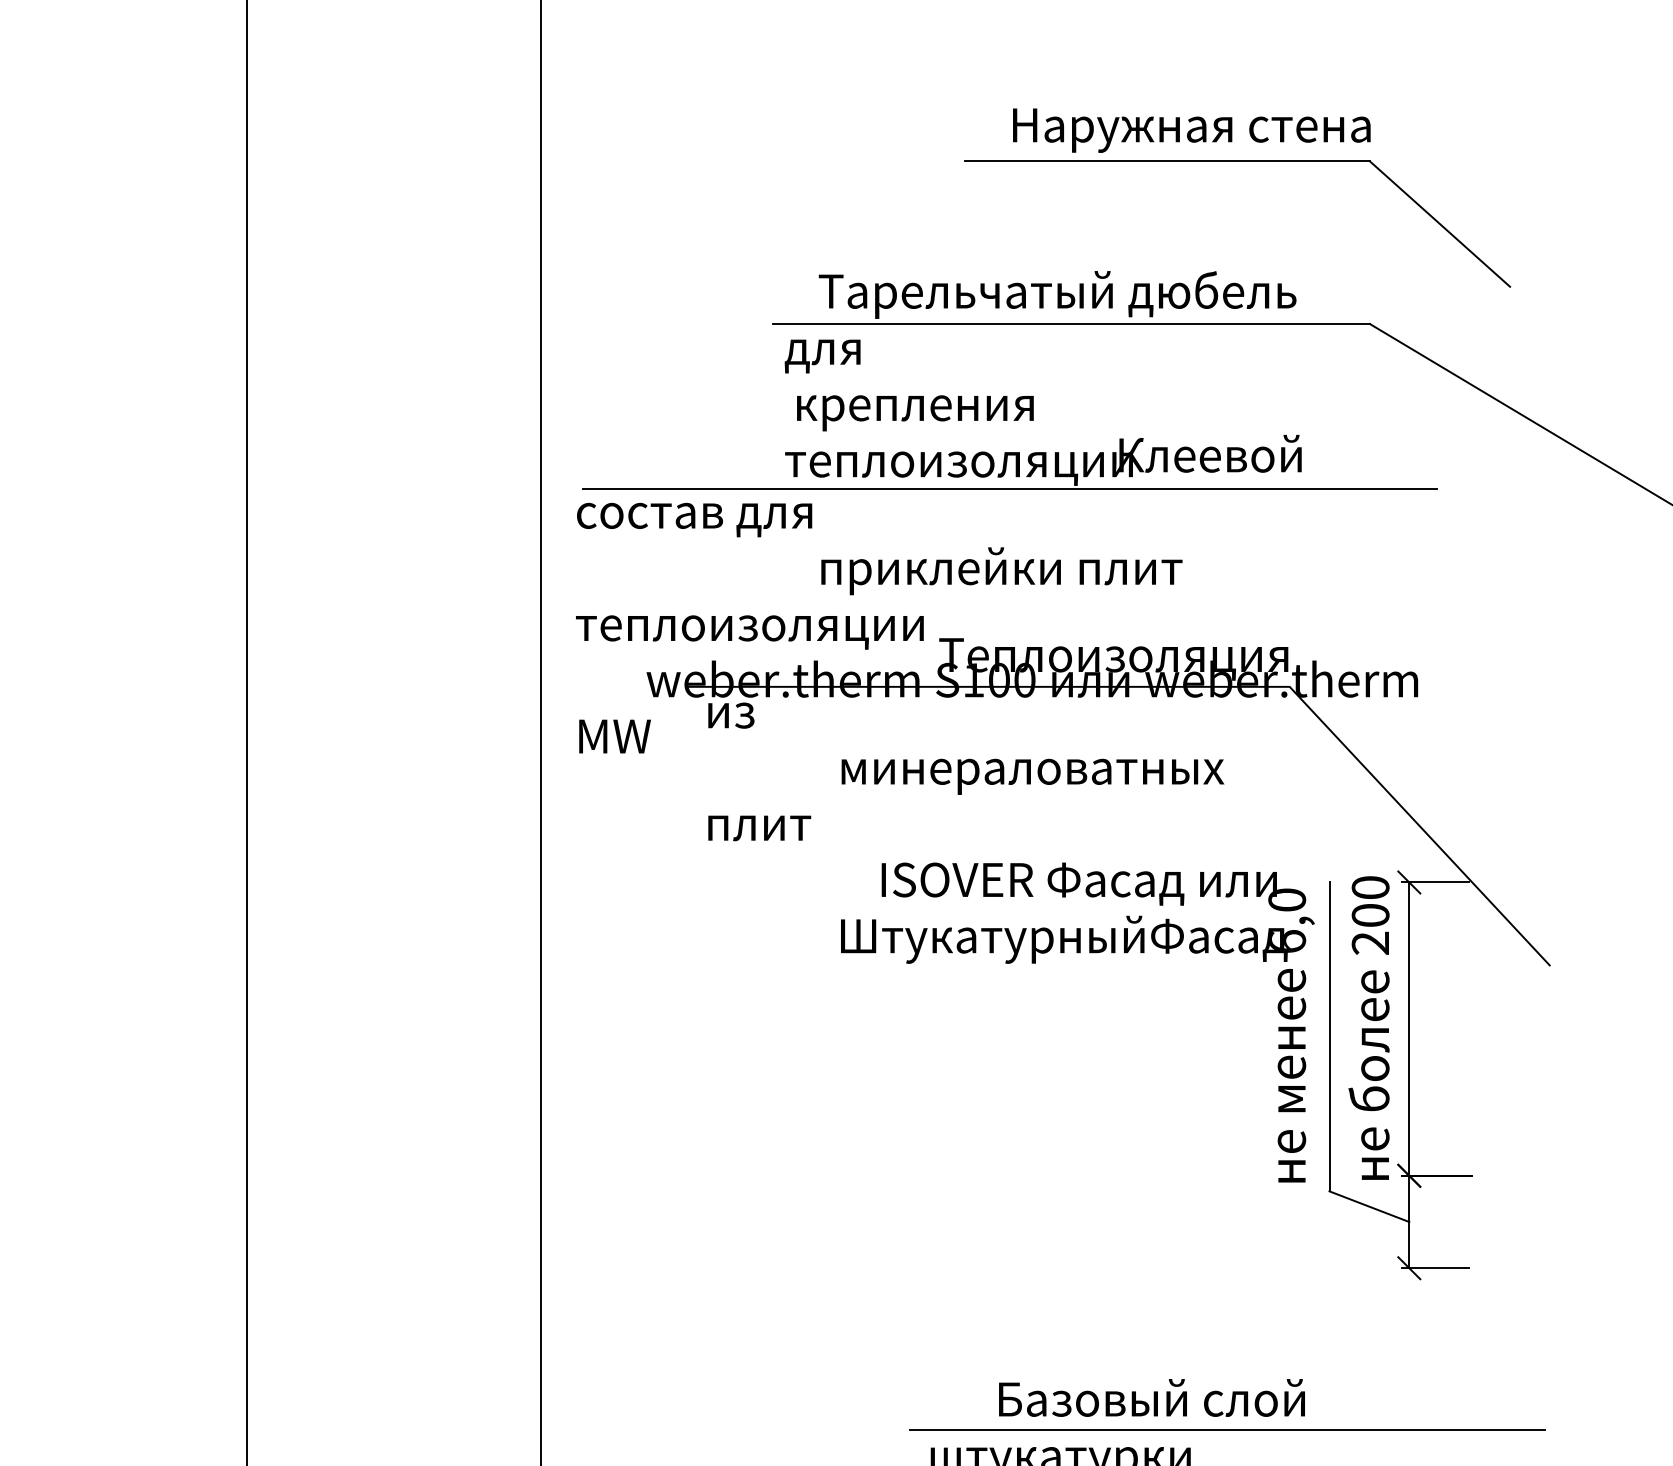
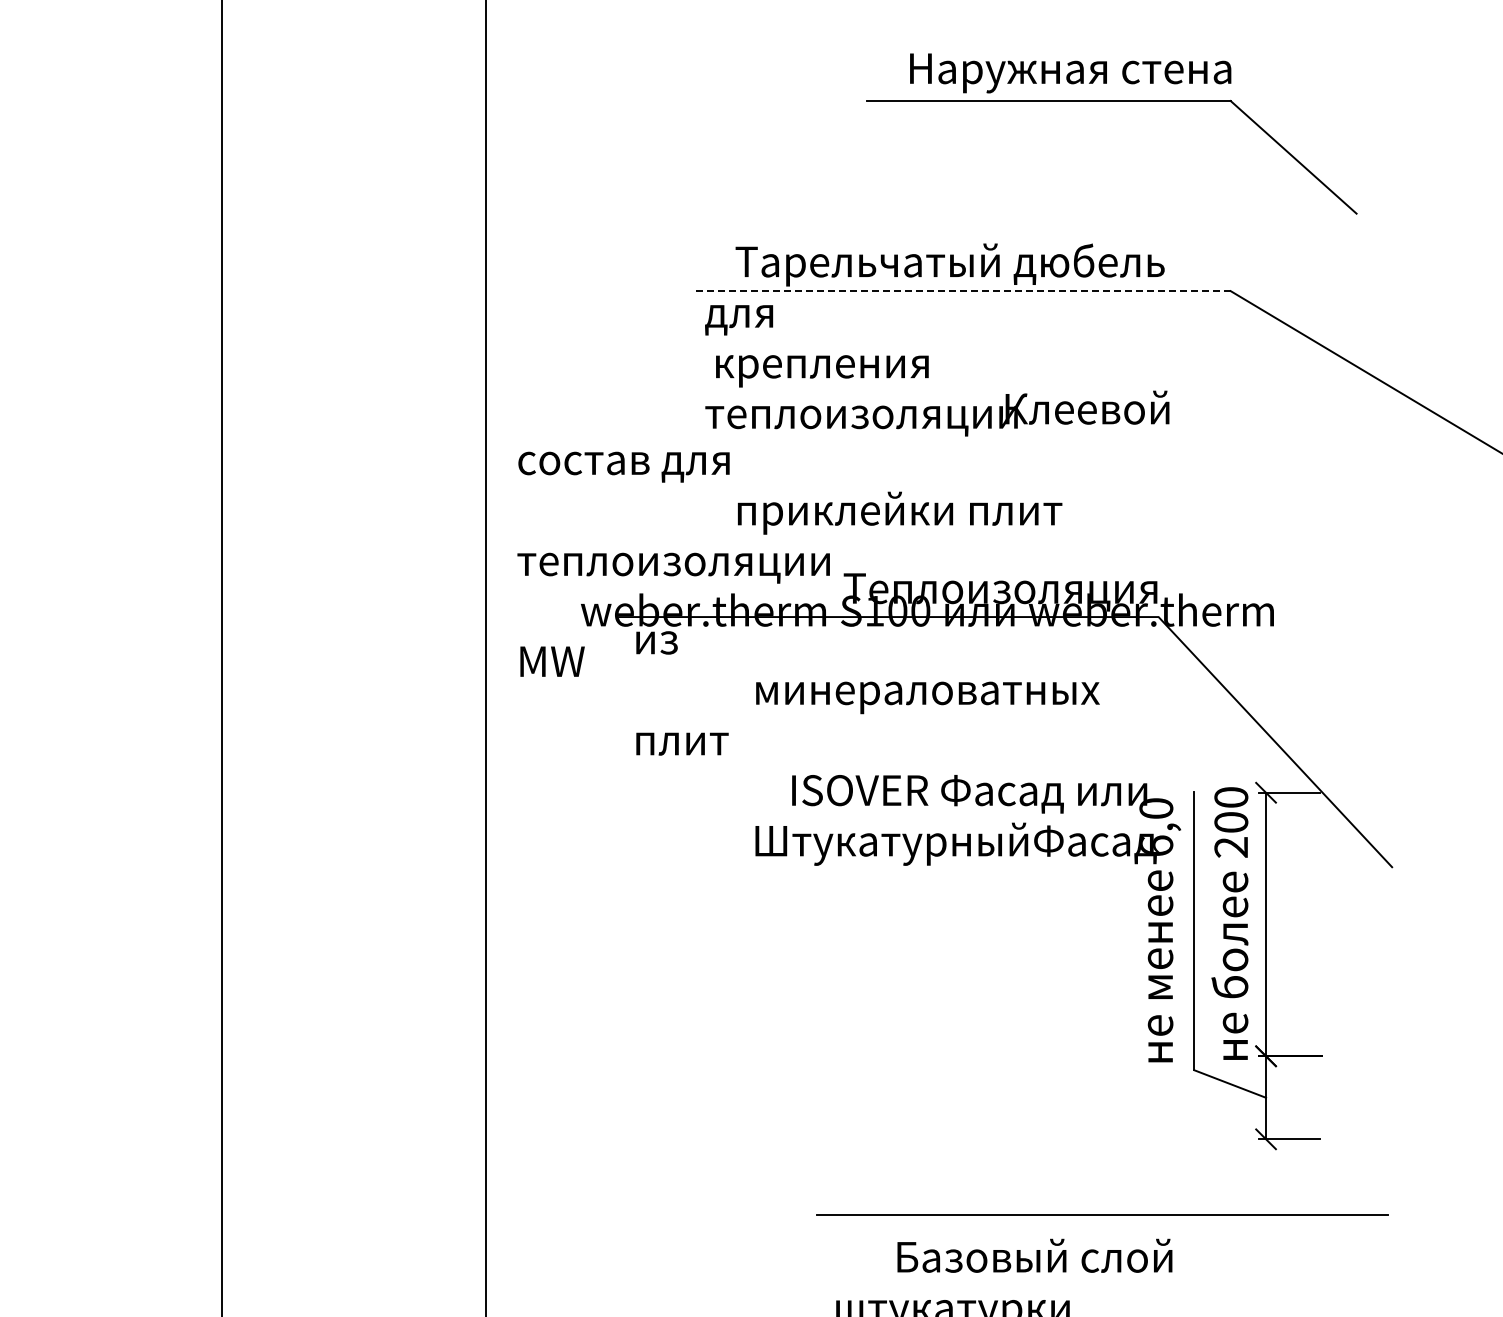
part: (1237, 161) -> (1111, 101), moved
line: (1070, 324) -> (961, 291), solid -> dashed
line: (1010, 489) -> (907, 439), removed
line: (1227, 1429) -> (1102, 1214), moved

